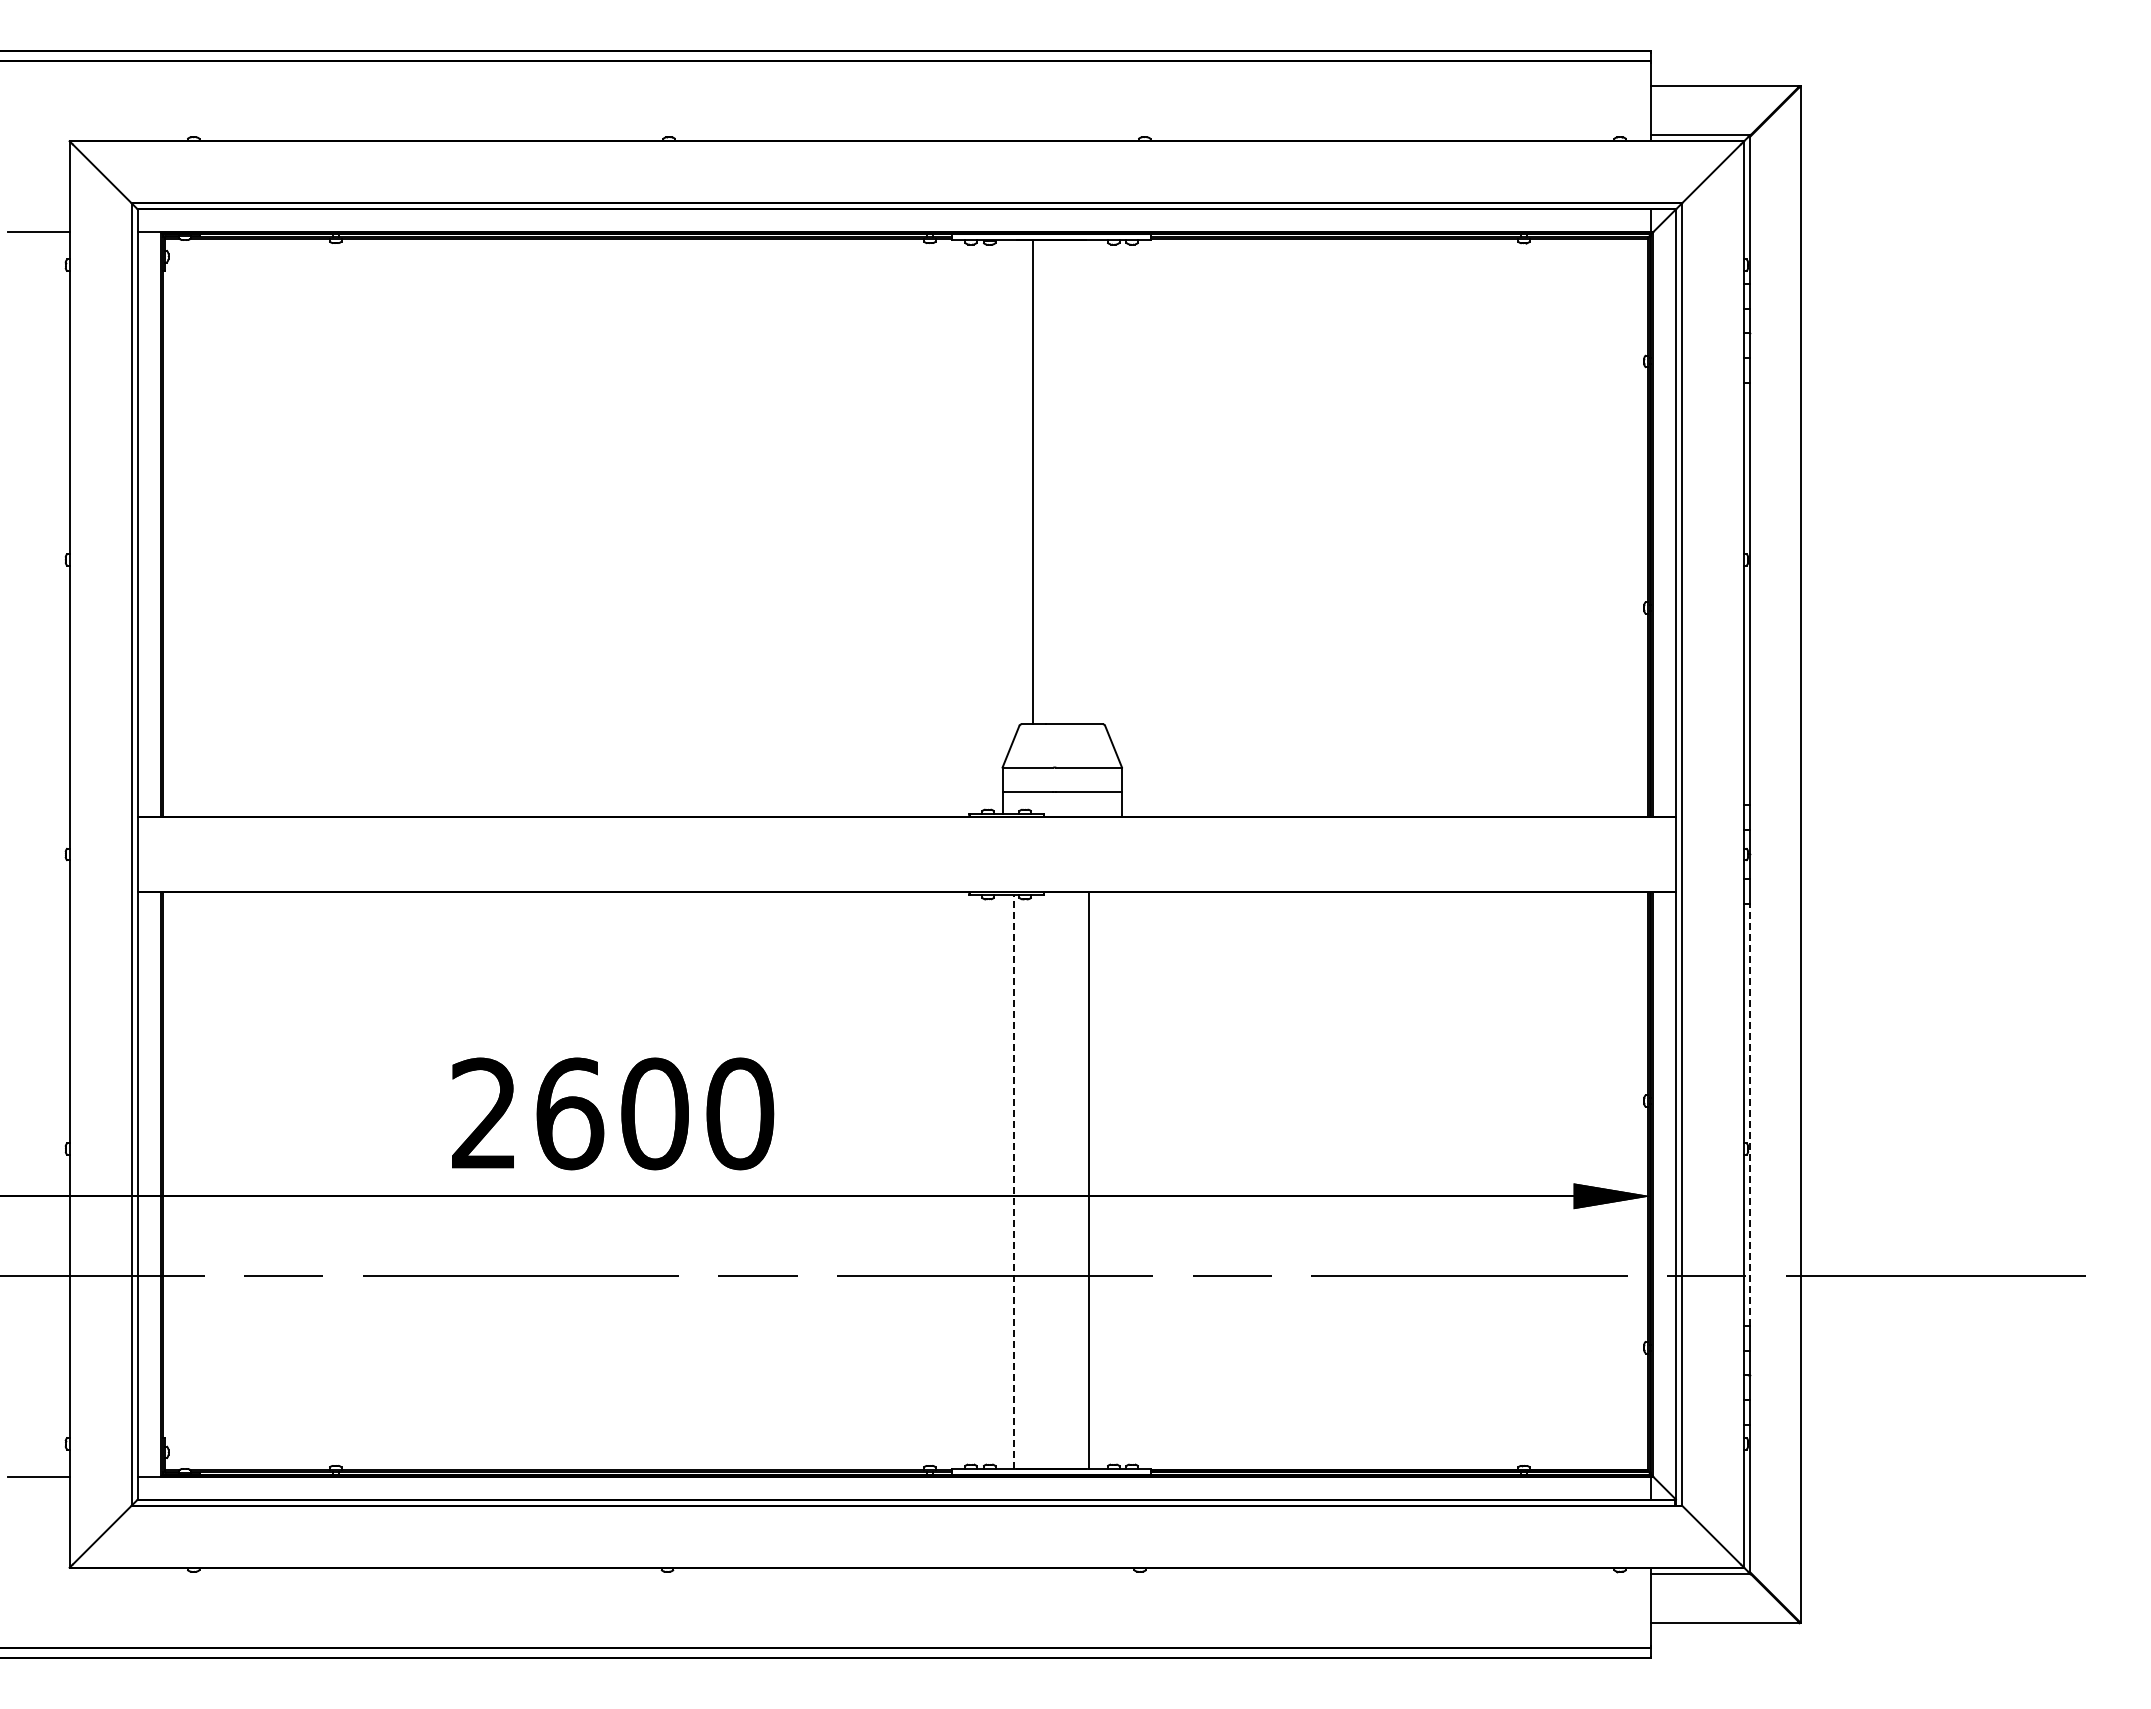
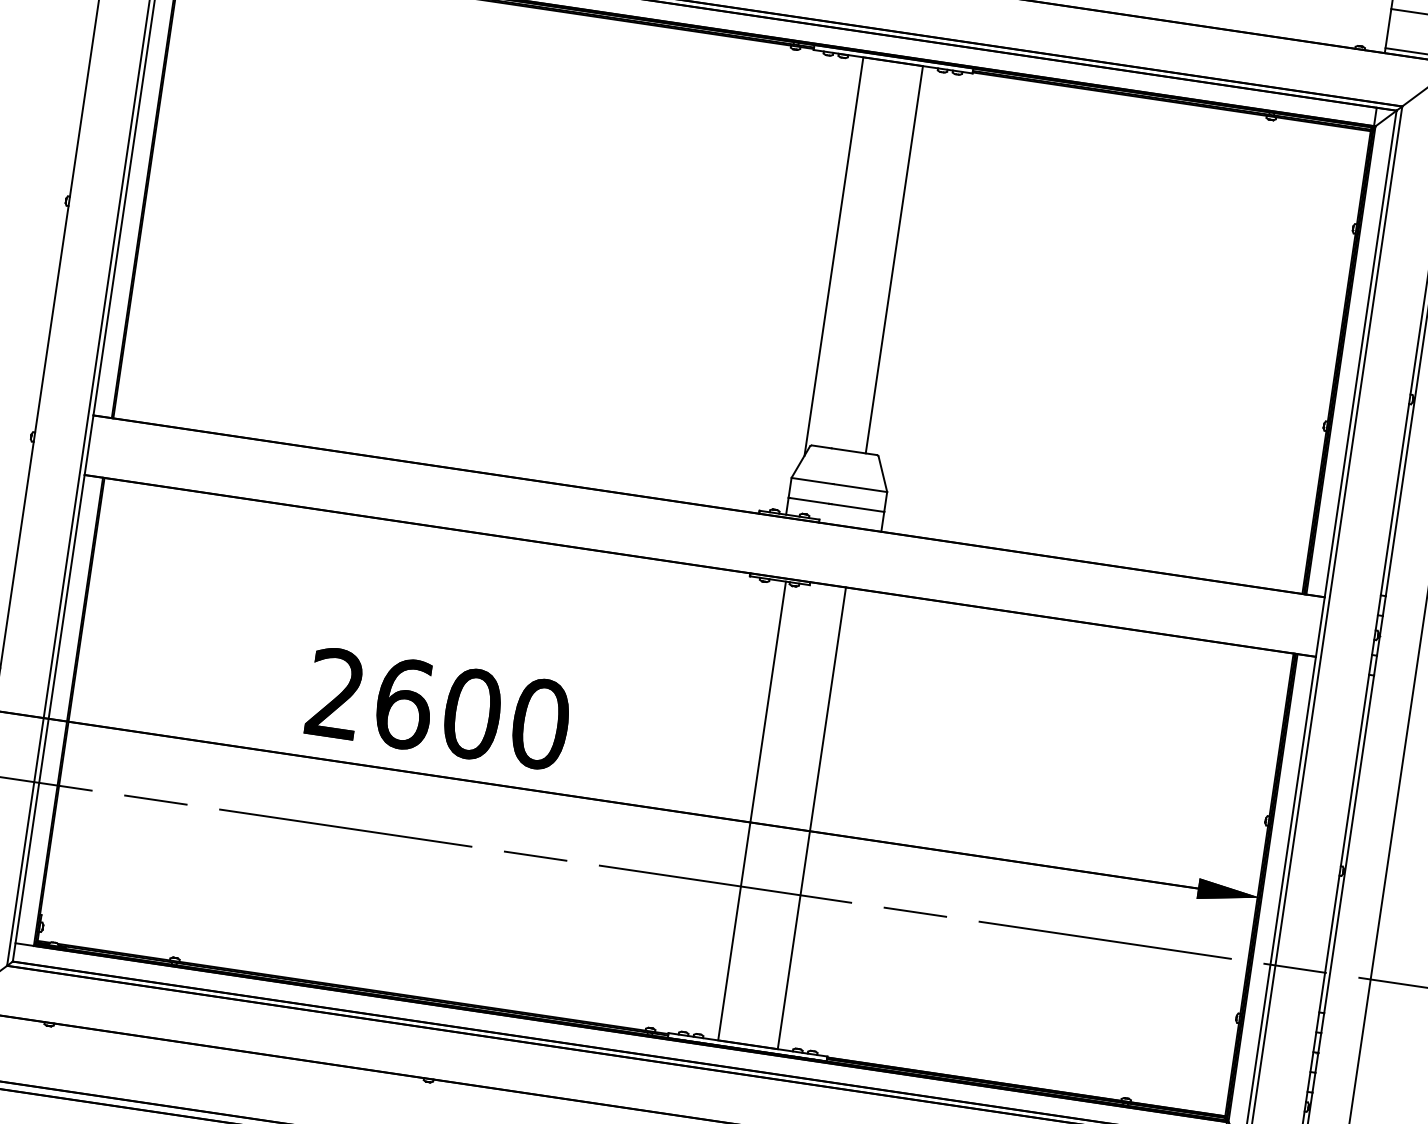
line: (1032, 482) -> (894, 259), moved
line: (1014, 489) -> (833, 256), added
line: (1750, 1114) -> (1349, 844), dashed -> solid
line: (1014, 1181) -> (752, 810), dashed -> solid

